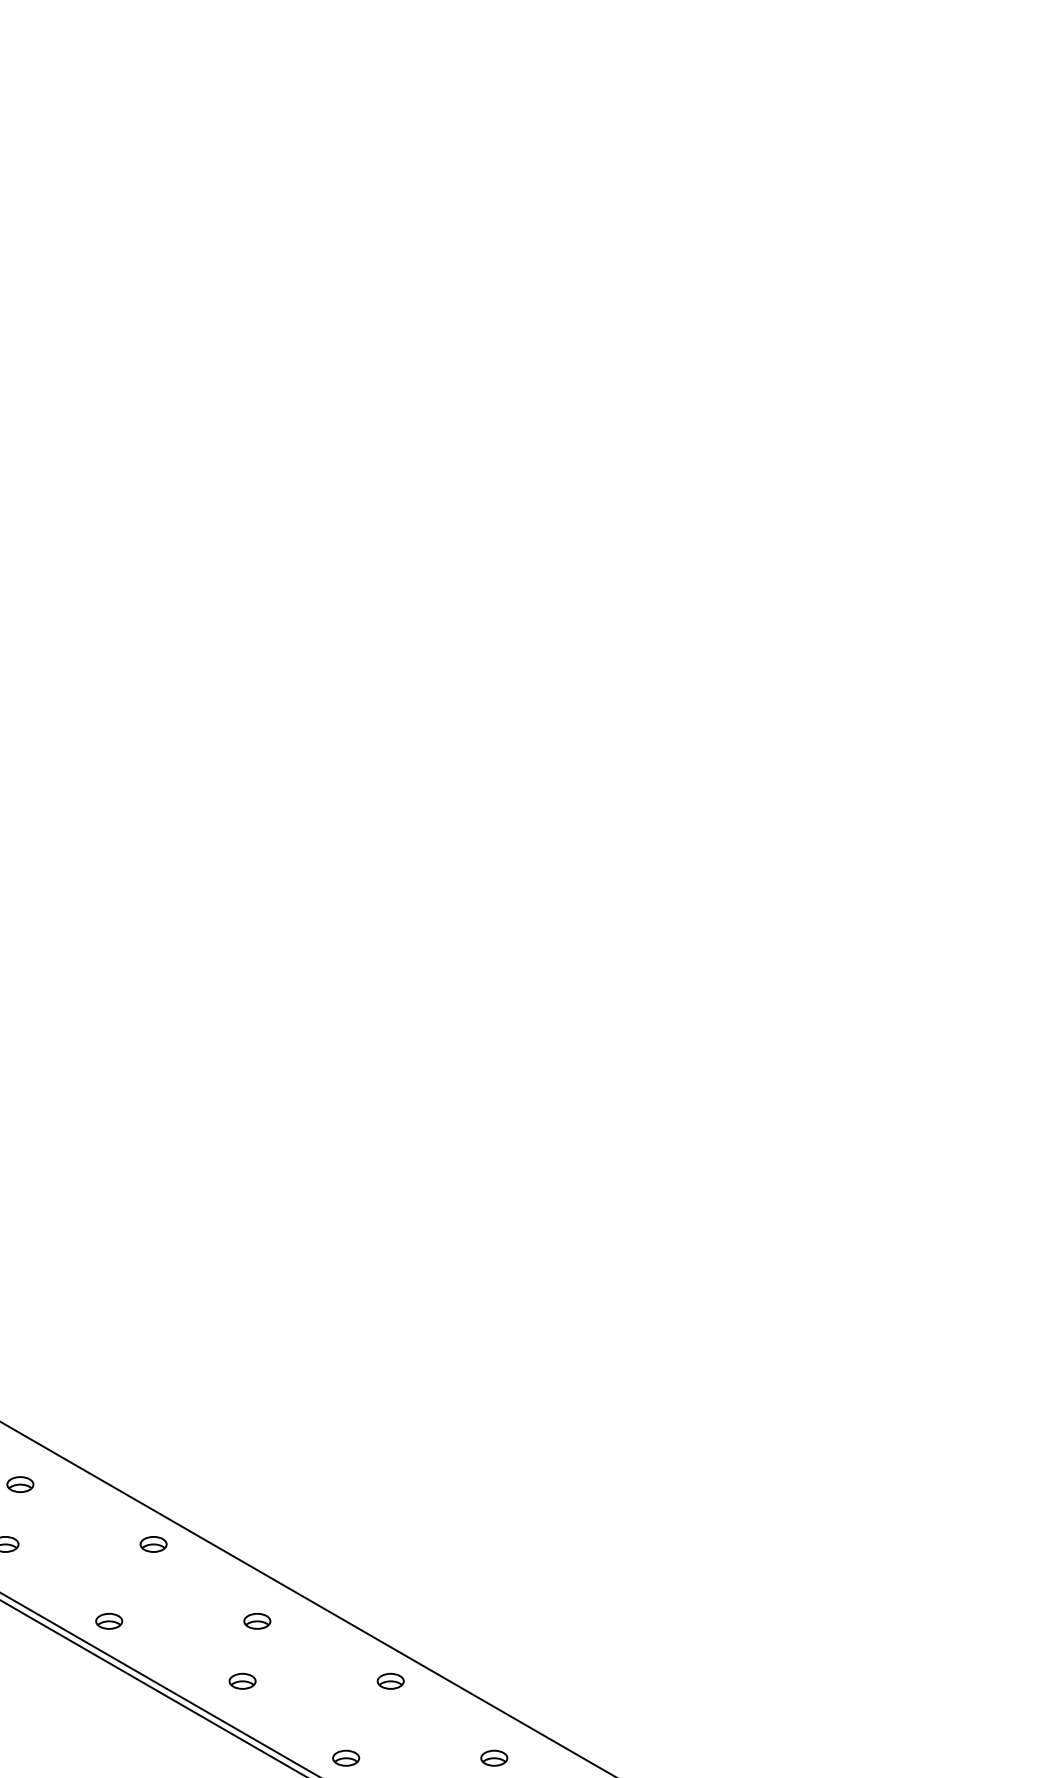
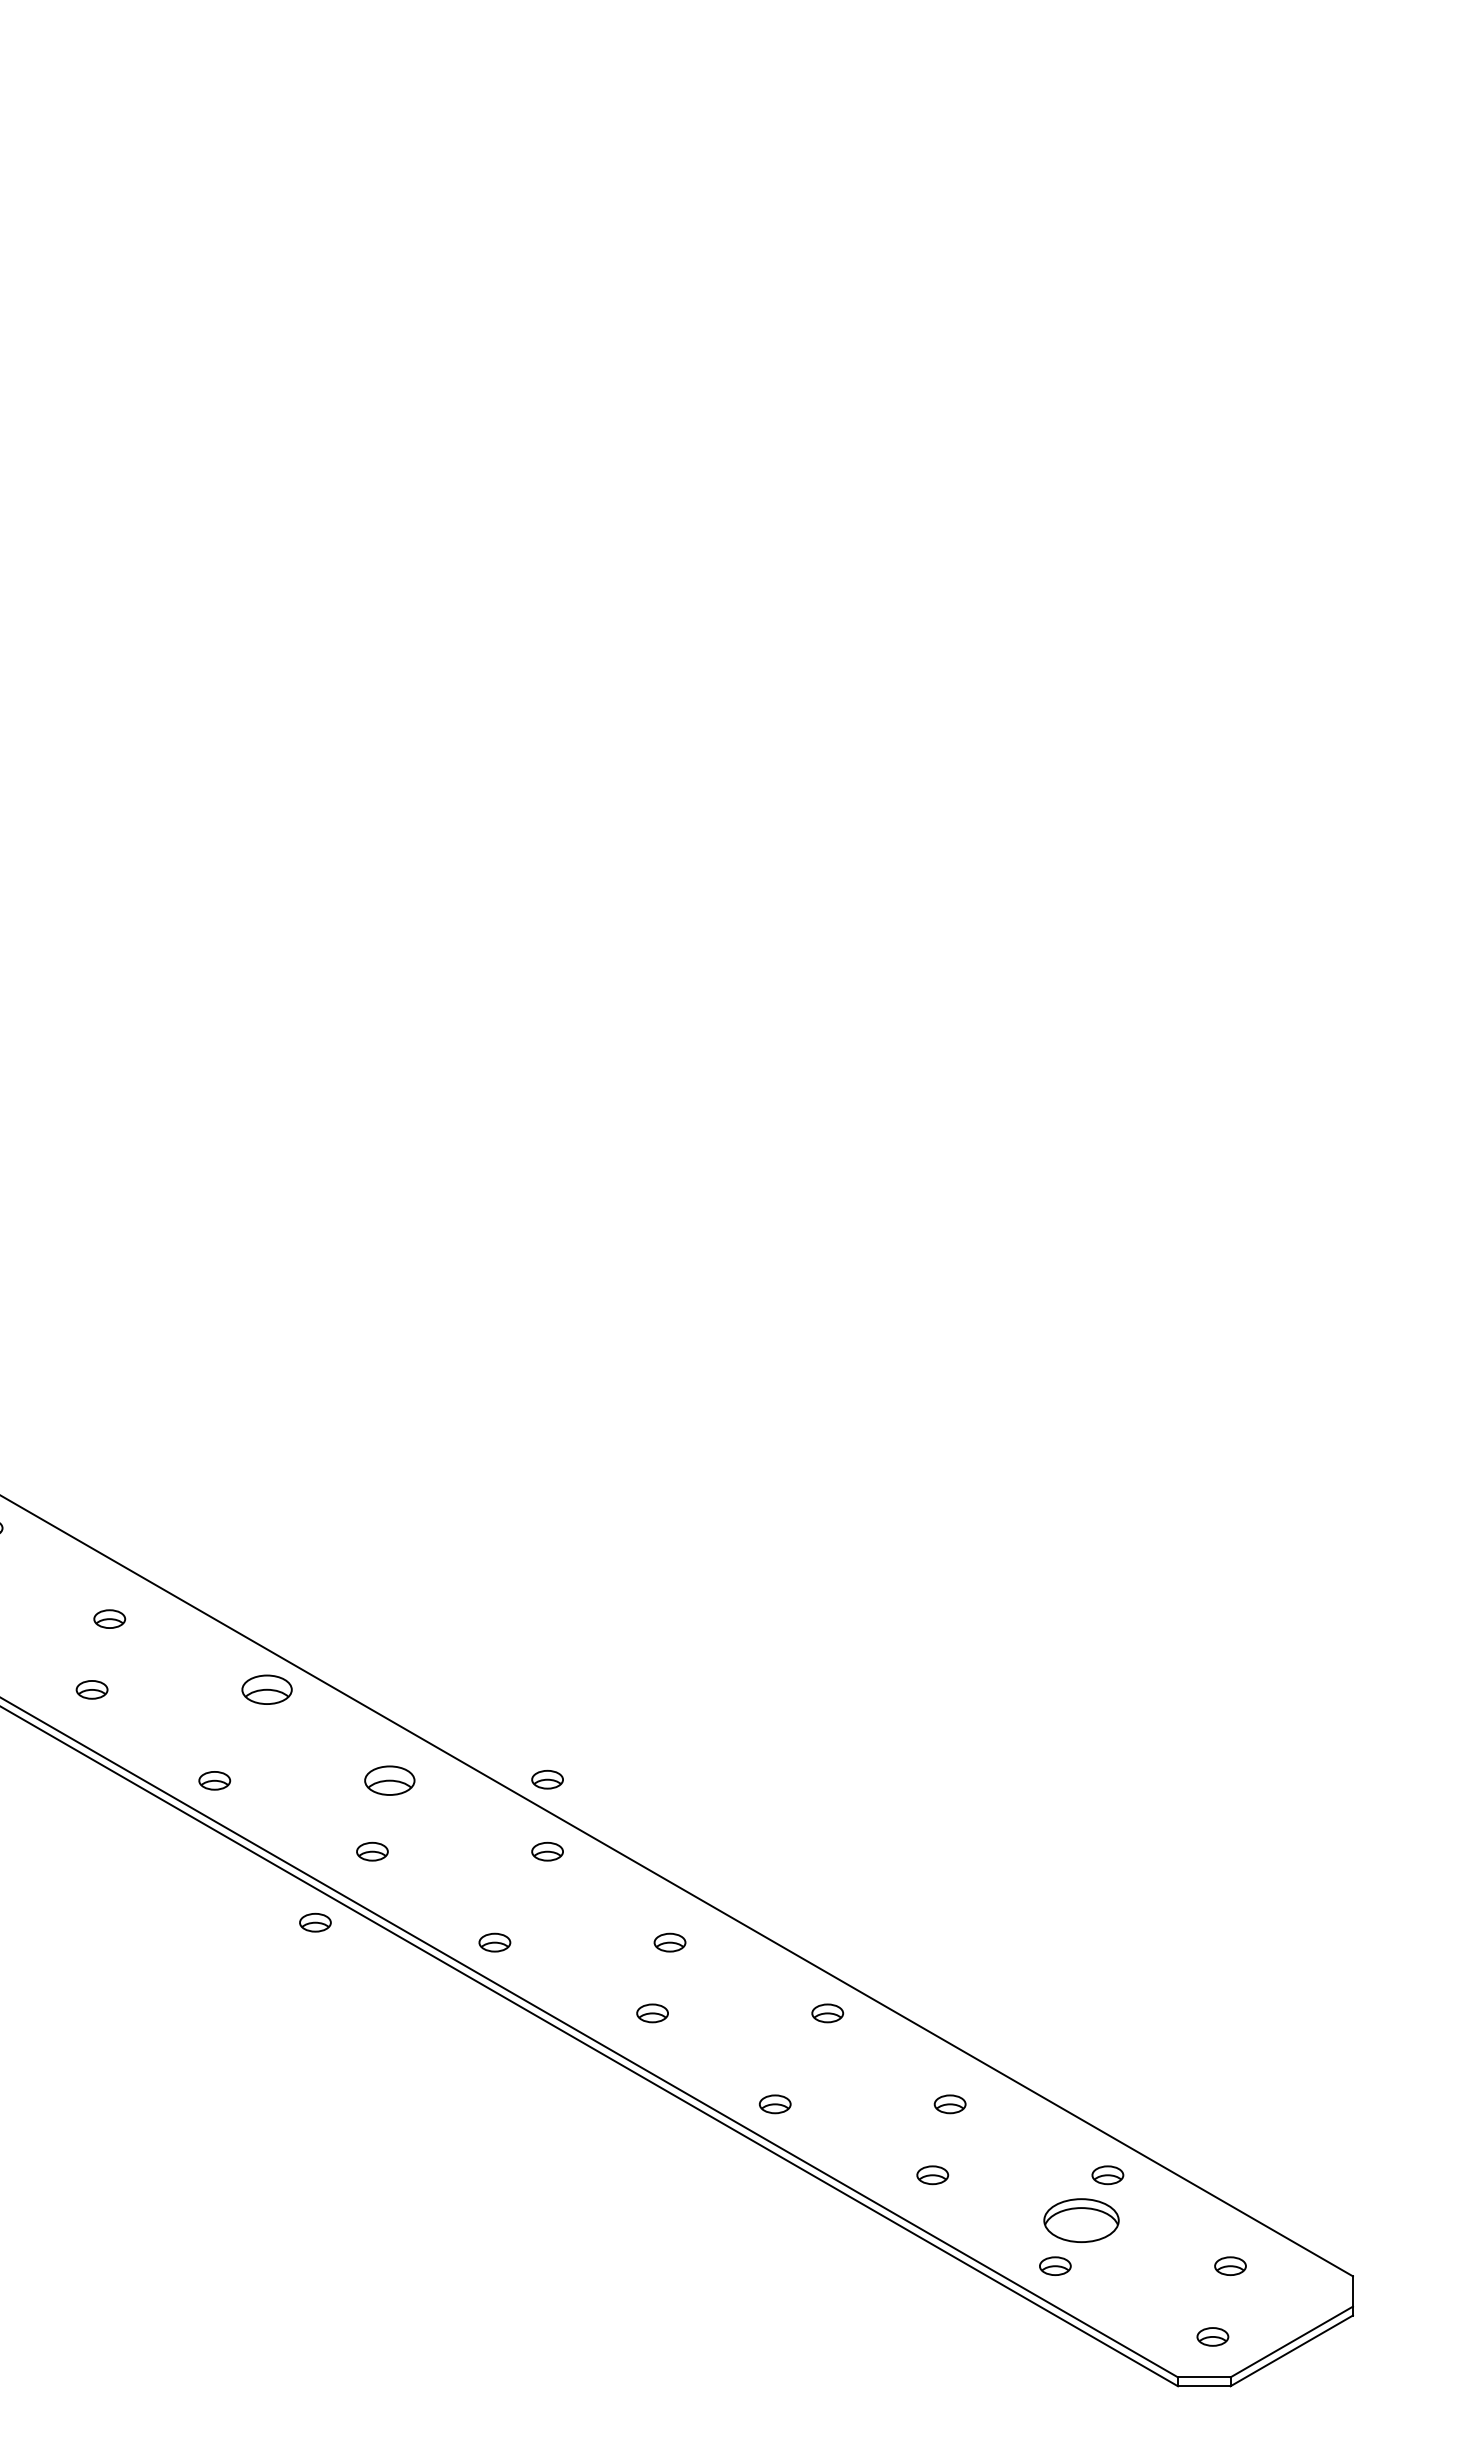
part: (153, 1544) -> (267, 1689), size x1.6
part: (390, 1620) -> (547, 1779), added
part: (257, 1621) -> (389, 1780), size x1.6
part: (194, 1741) -> (315, 1922), added

